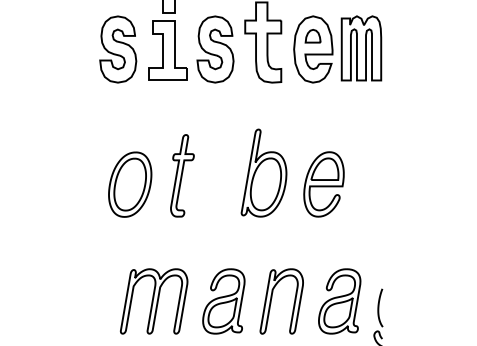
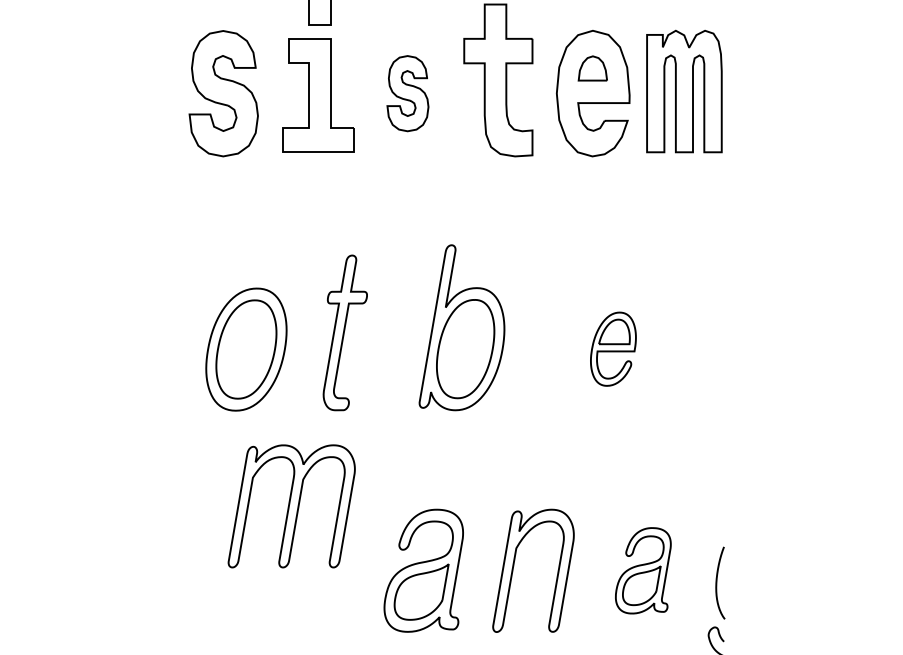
part: (215, 49) -> (407, 93), size x0.6
part: (263, 172) -> (460, 326), moved
part: (323, 184) -> (612, 349), size x0.6
part: (154, 301) -> (292, 506), moved
part: (339, 301) -> (642, 570), size x0.7

